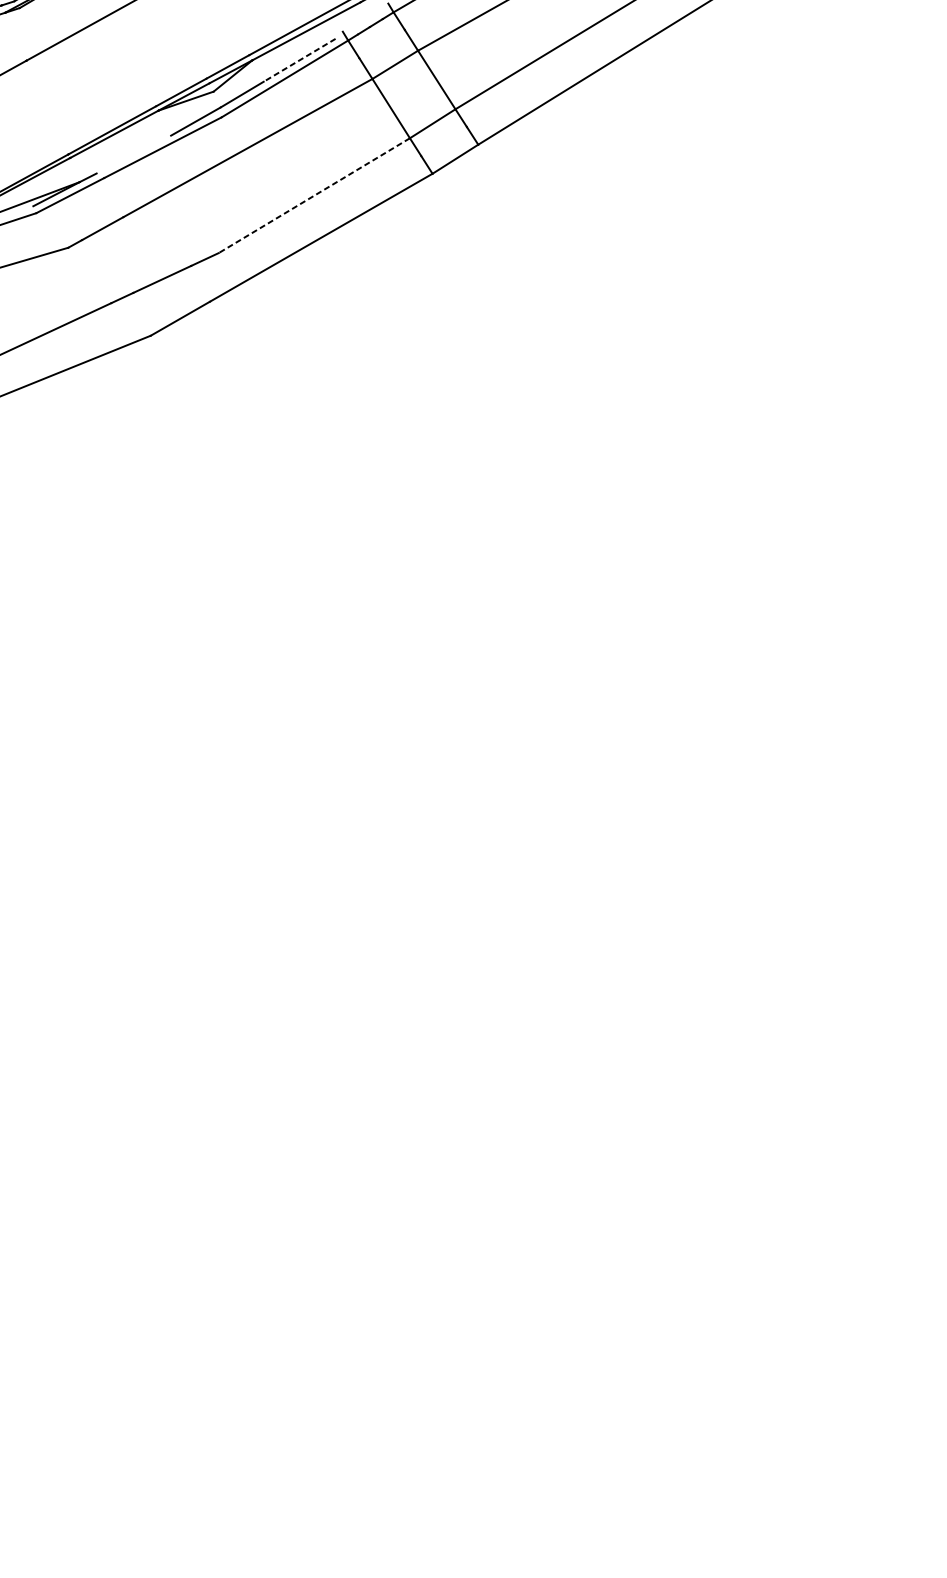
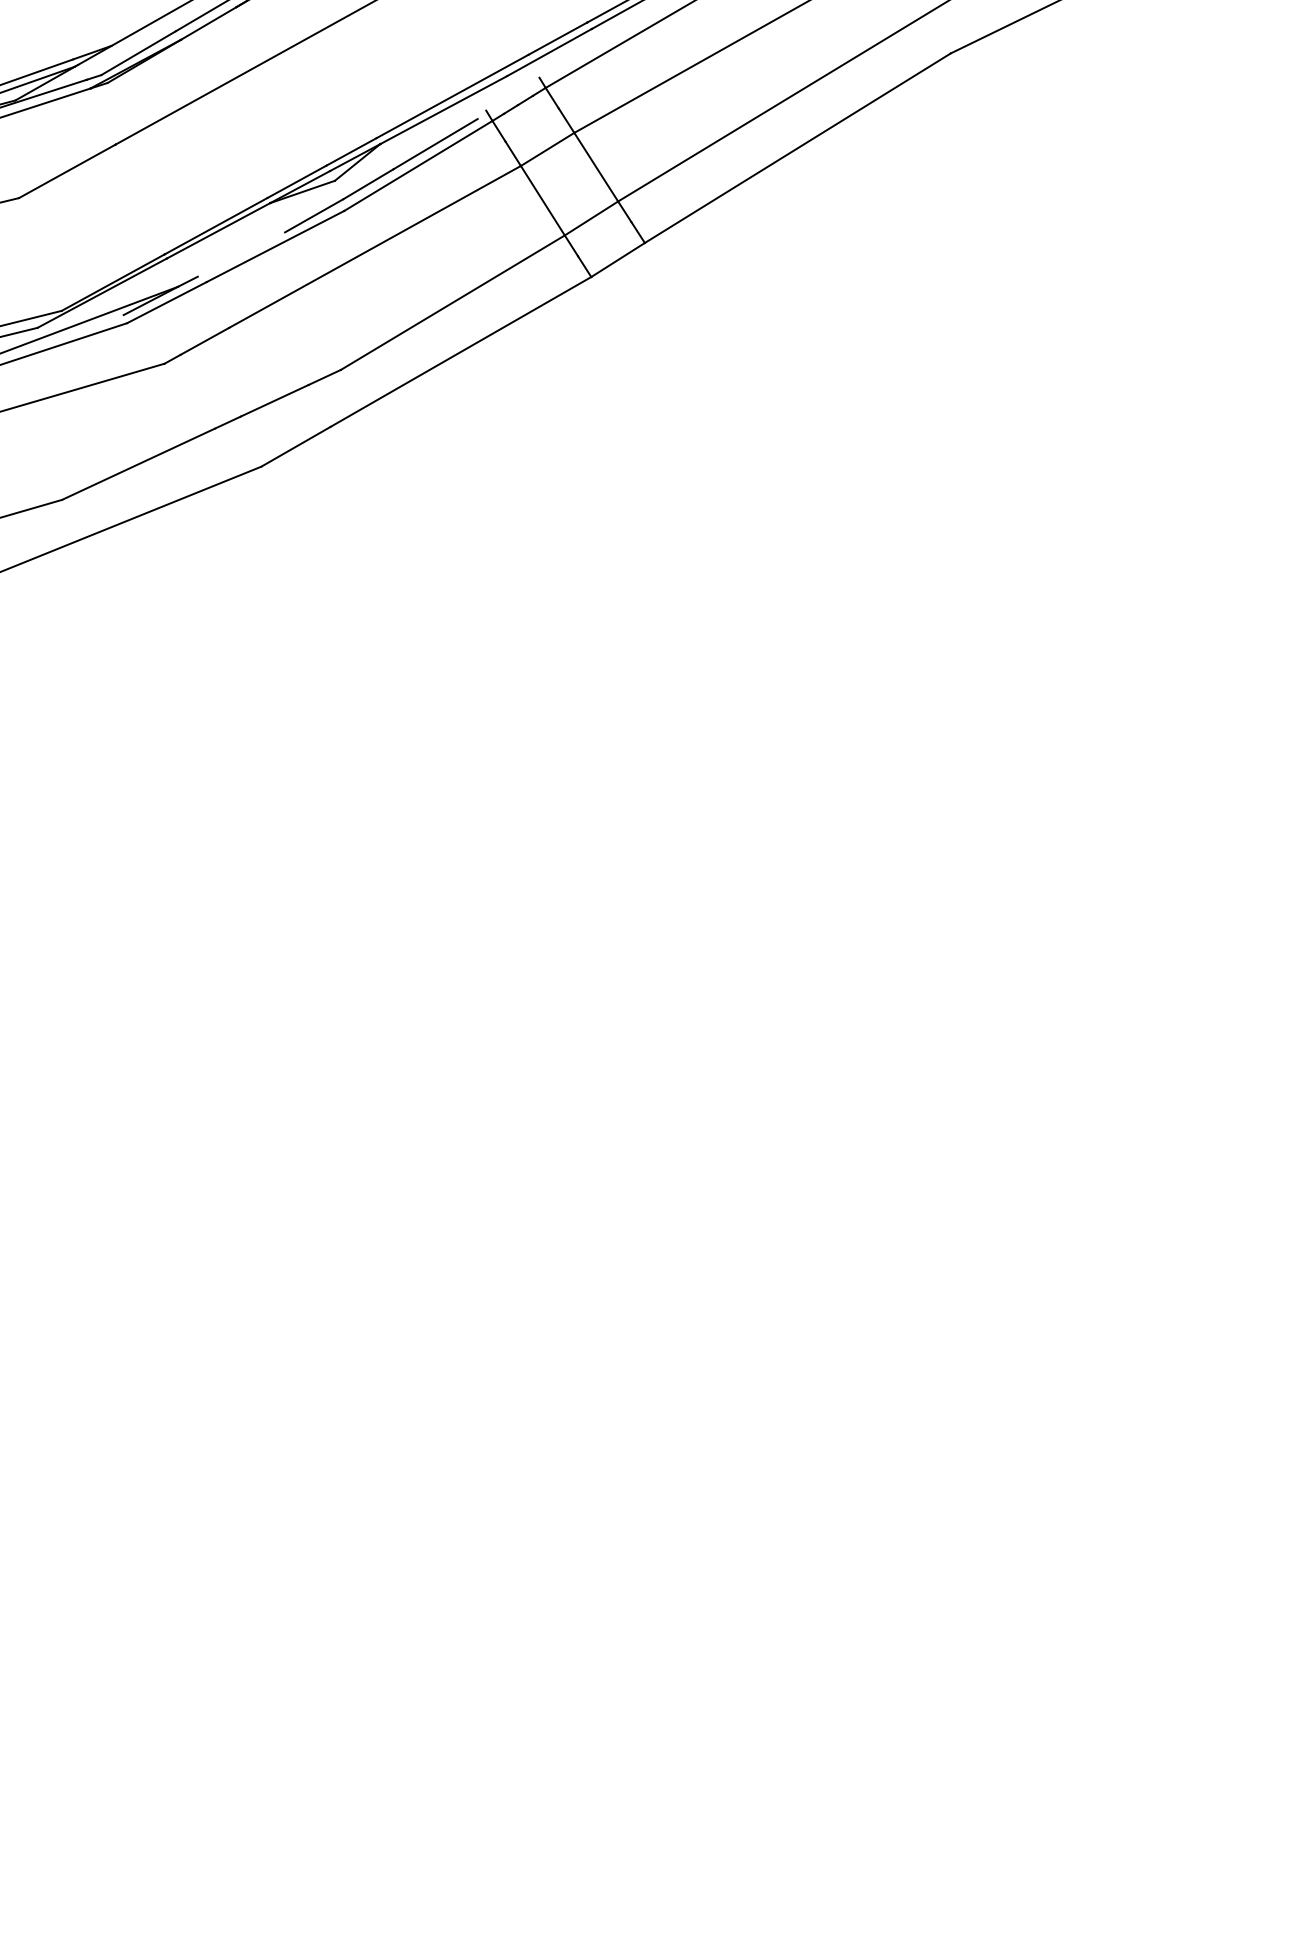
line: (299, 60) -> (435, 144), dashed -> solid
line: (314, 195) -> (452, 302), dashed -> solid

